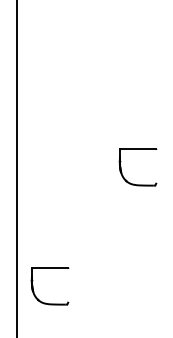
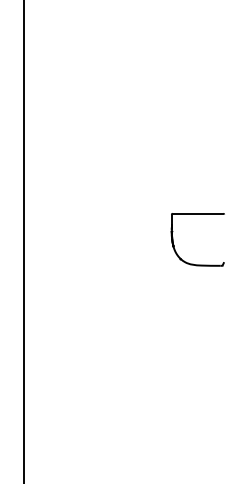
part: (34, 291) -> (49, 417), removed

